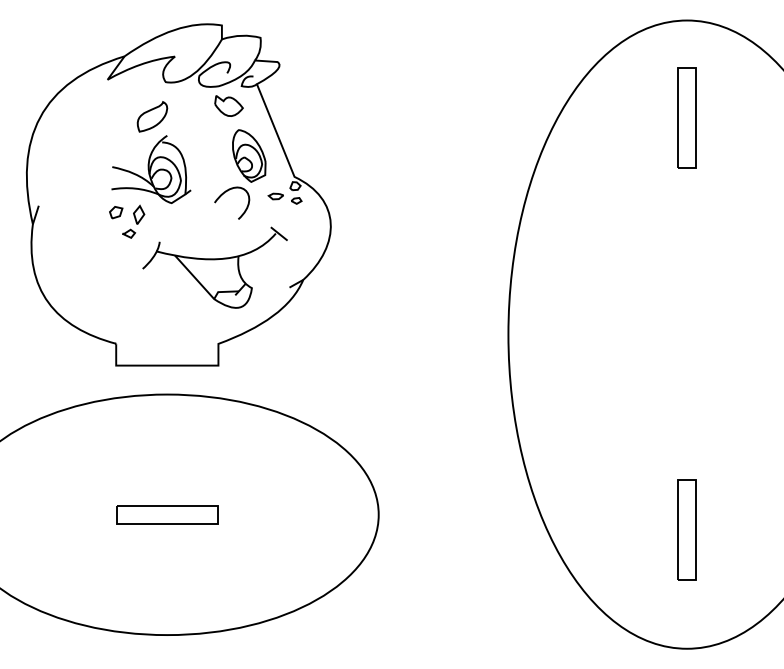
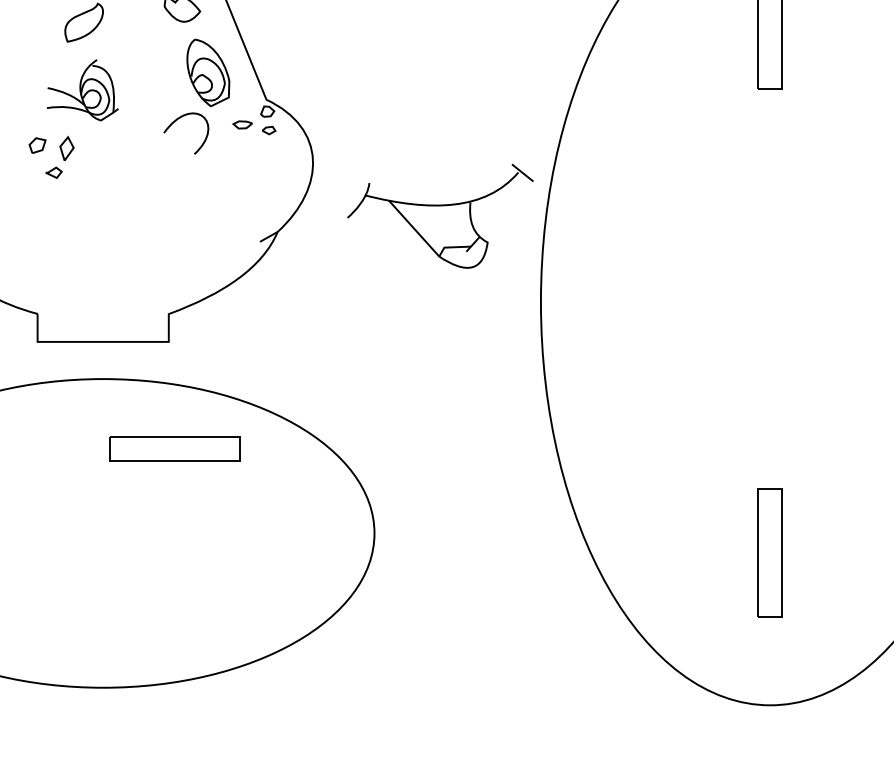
part: (151, 169) -> (82, 90), size x0.7
part: (214, 267) -> (439, 216), moved
part: (167, 514) -> (175, 448), moved

